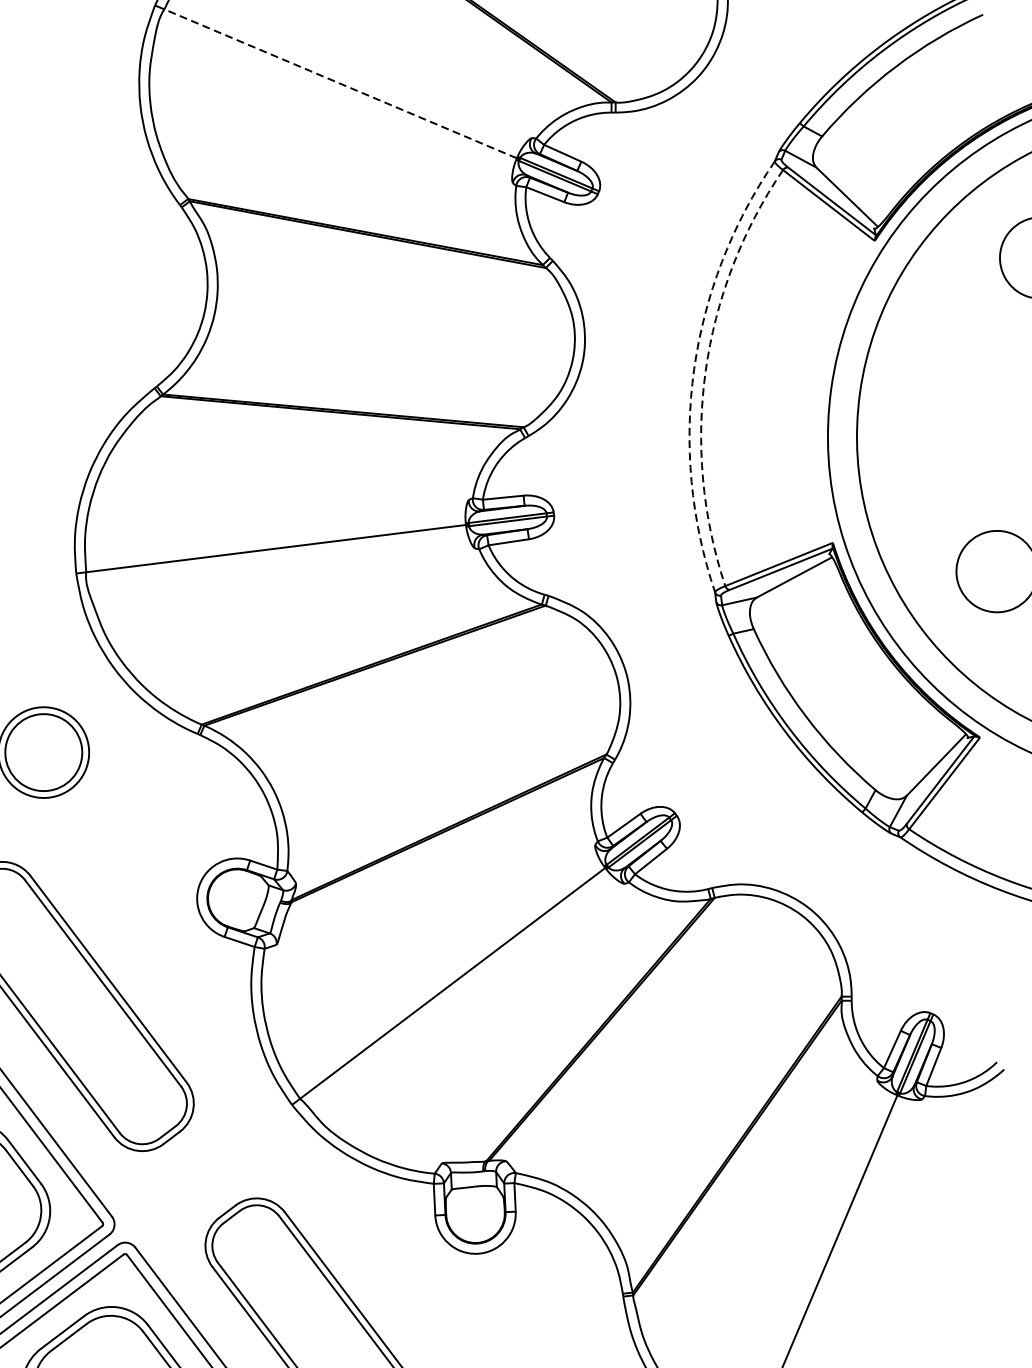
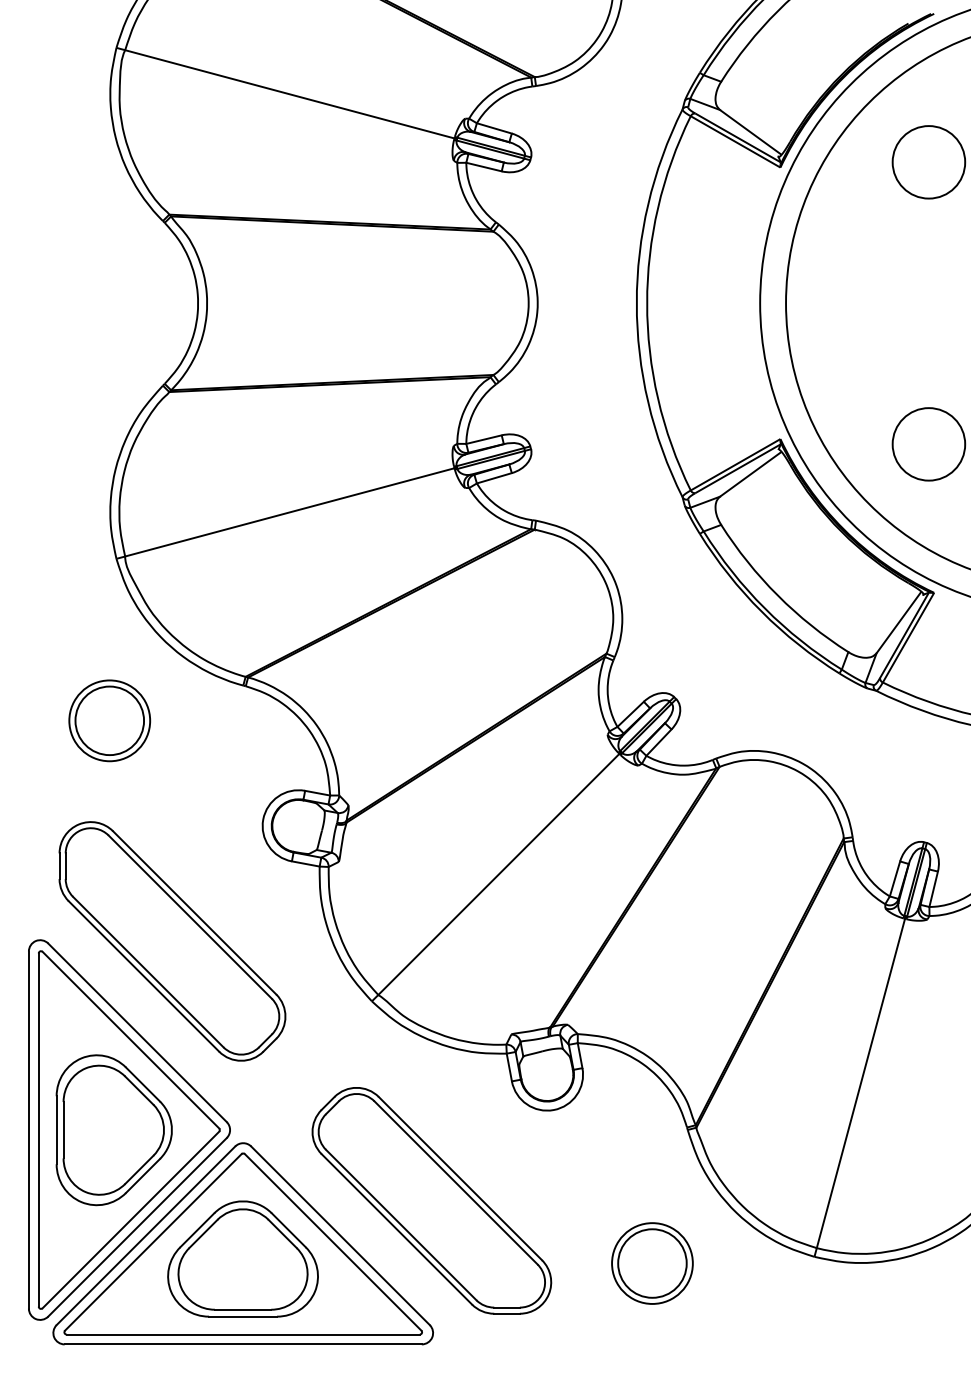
line: (340, 83) -> (289, 94), dashed -> solid
arc: (693, 369) -> (636, 303), dashed -> solid
arc: (706, 371) -> (647, 303), dashed -> solid

